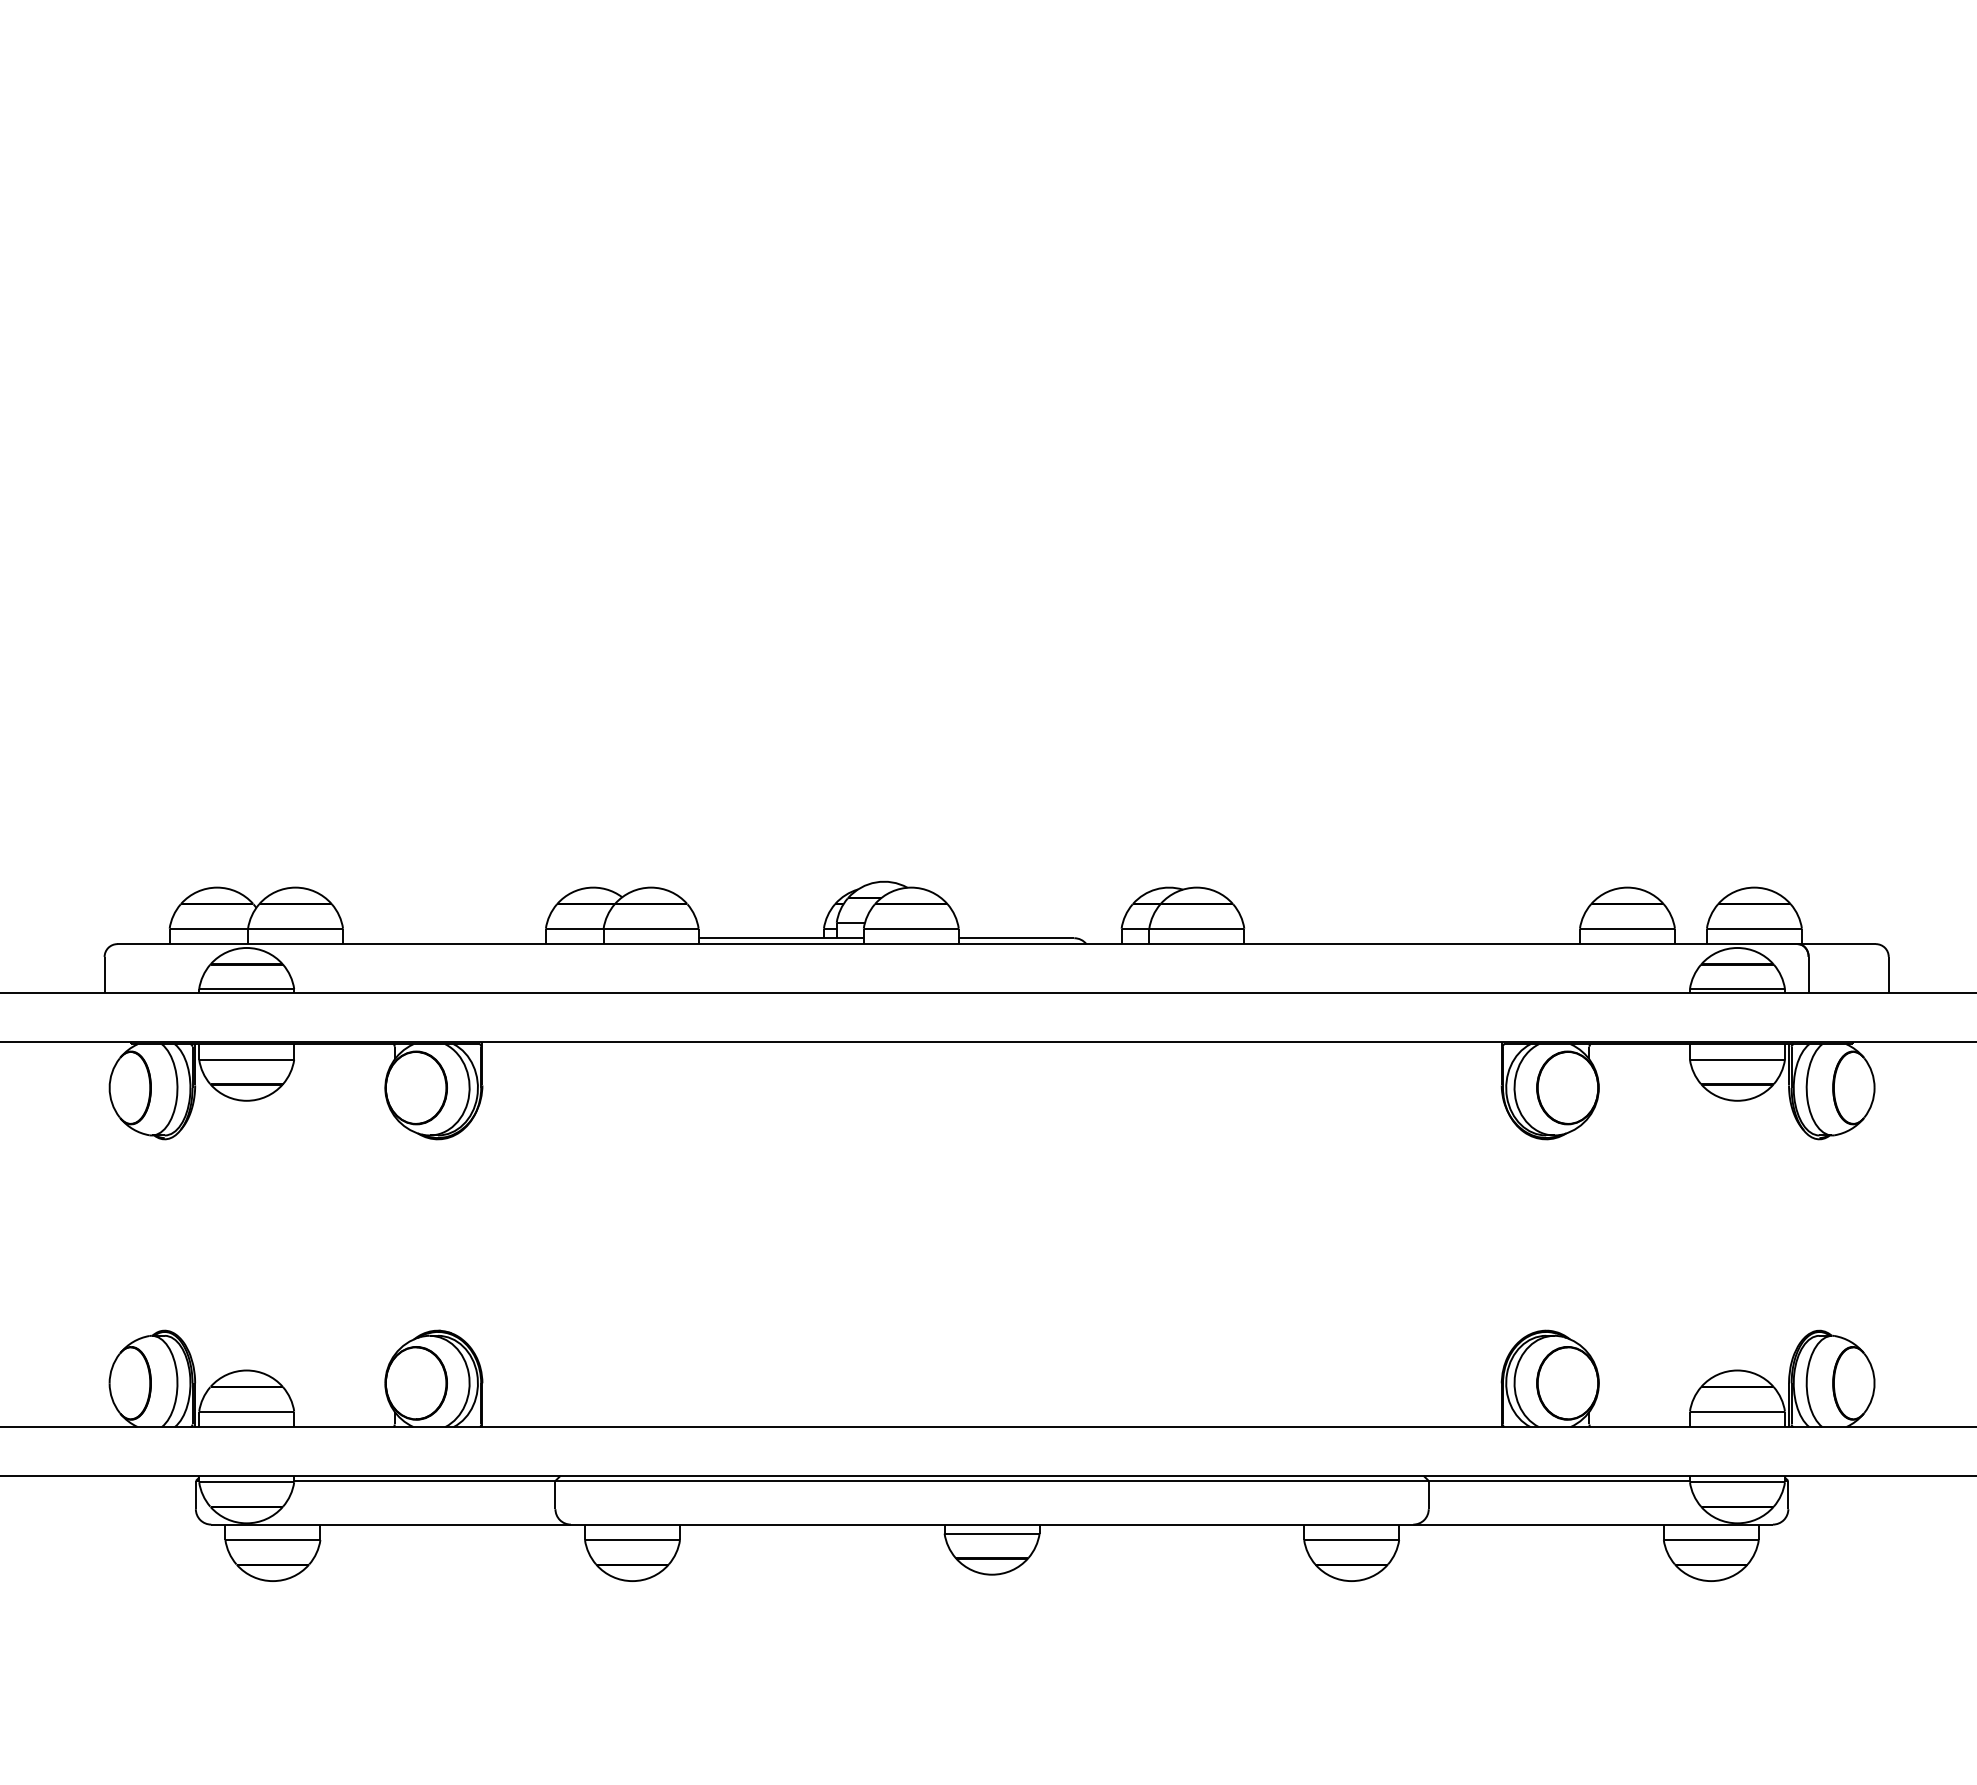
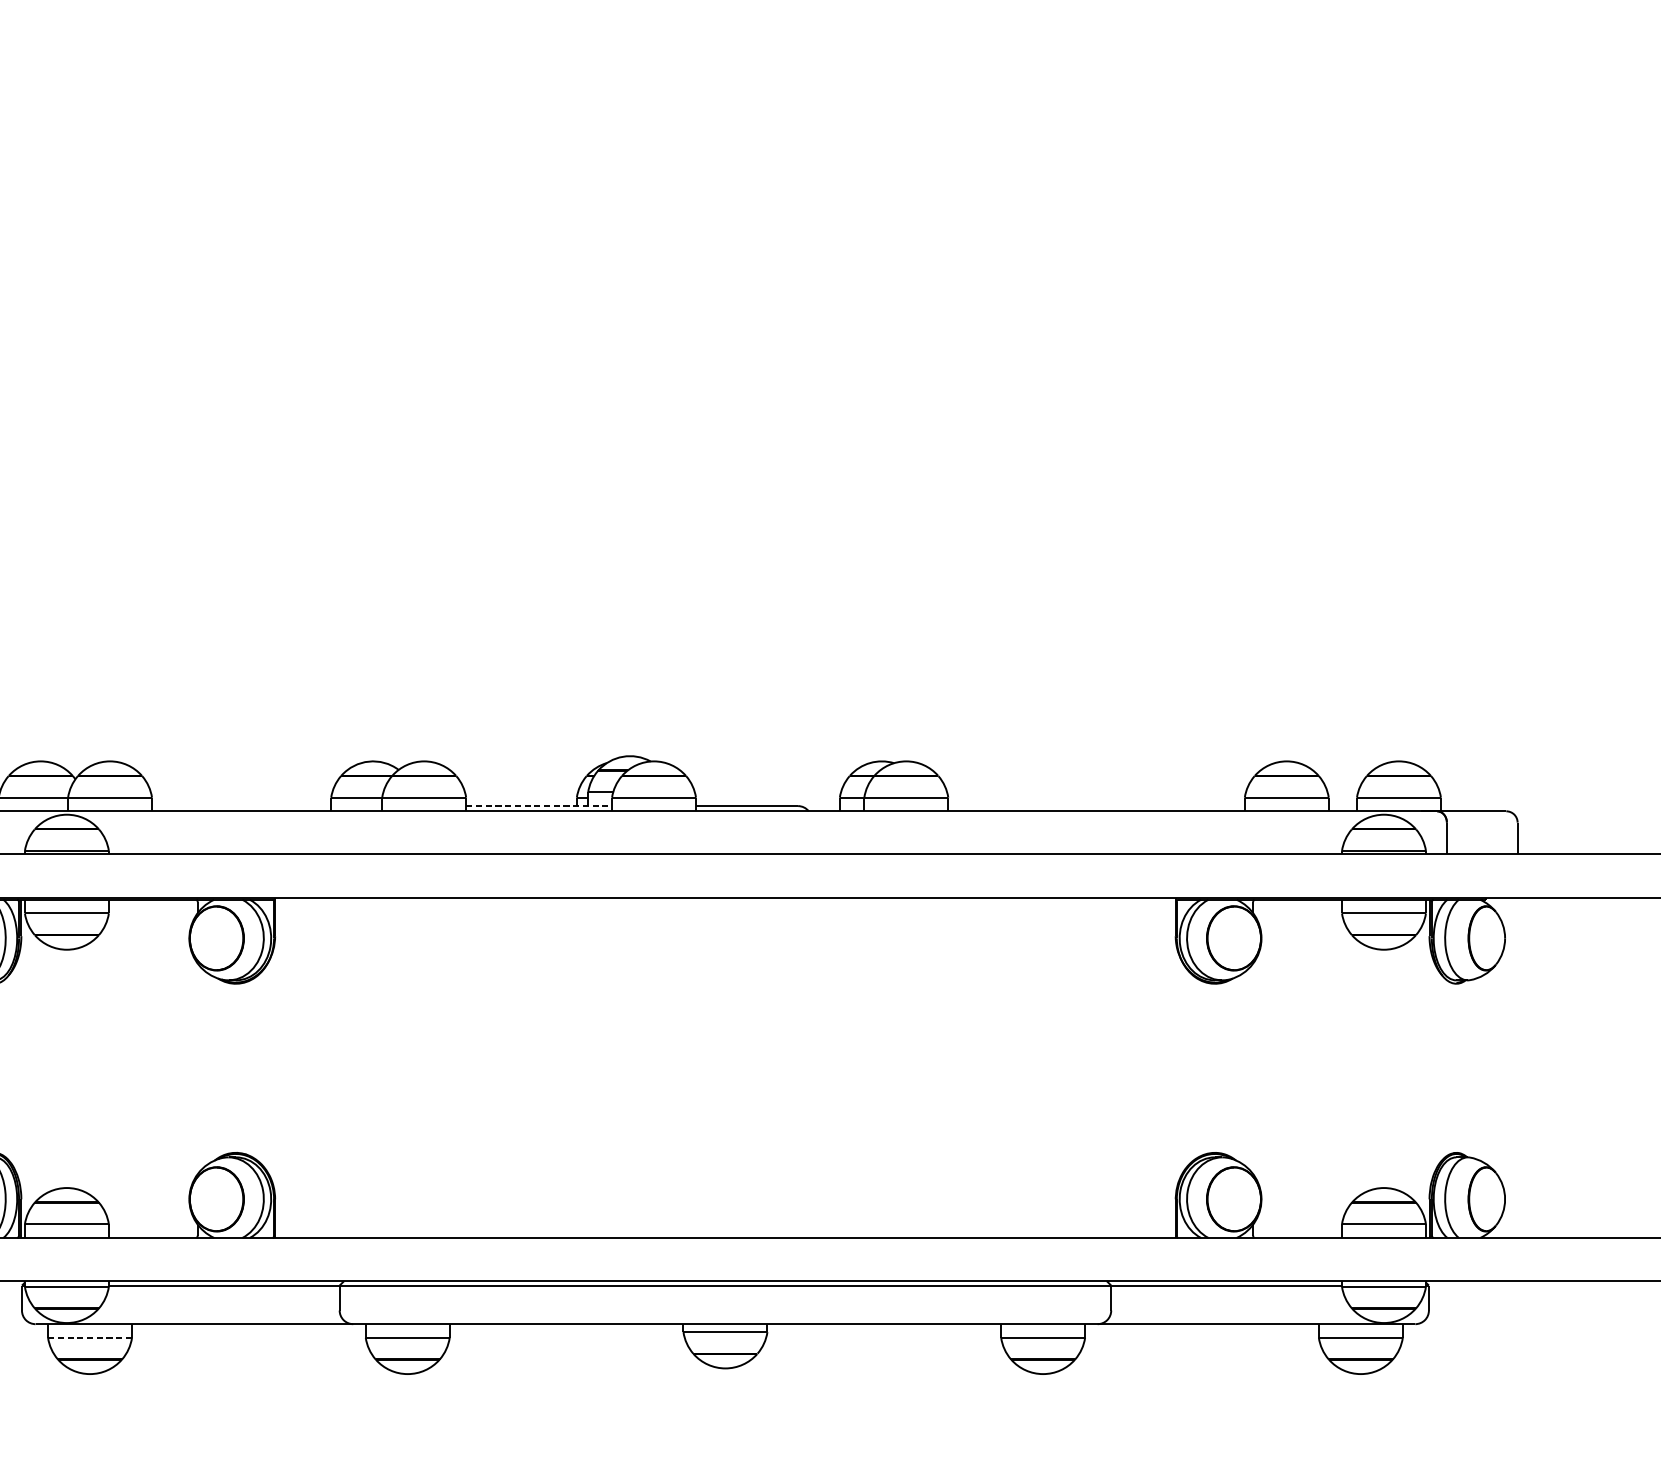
line: (781, 938) -> (539, 806), solid -> dashed
line: (272, 1540) -> (89, 1338), solid -> dashed

